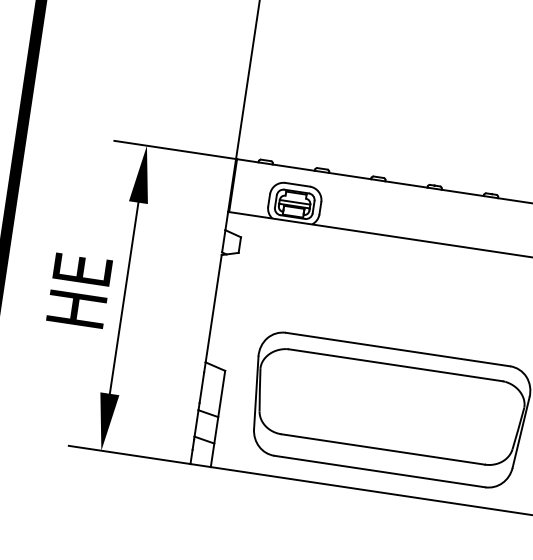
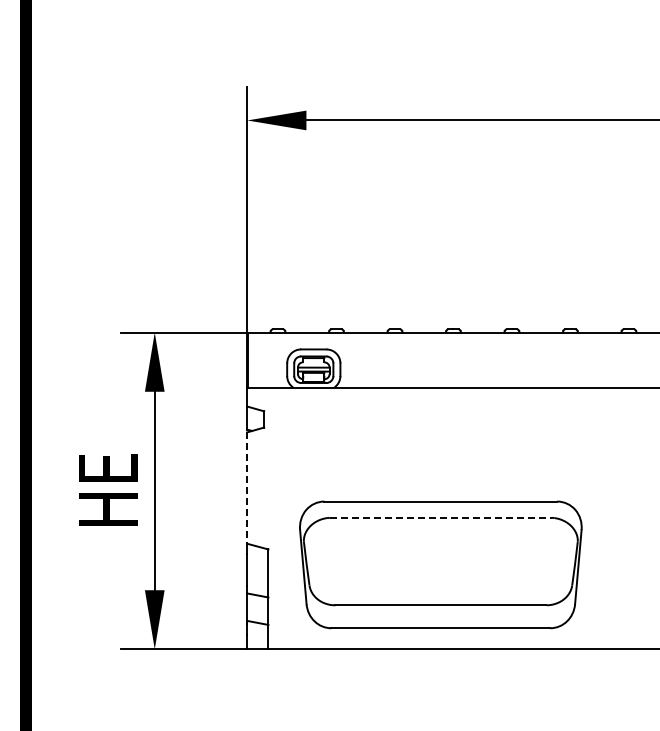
line: (213, 309) -> (247, 488), solid -> dashed
line: (396, 365) -> (441, 517), solid -> dashed

